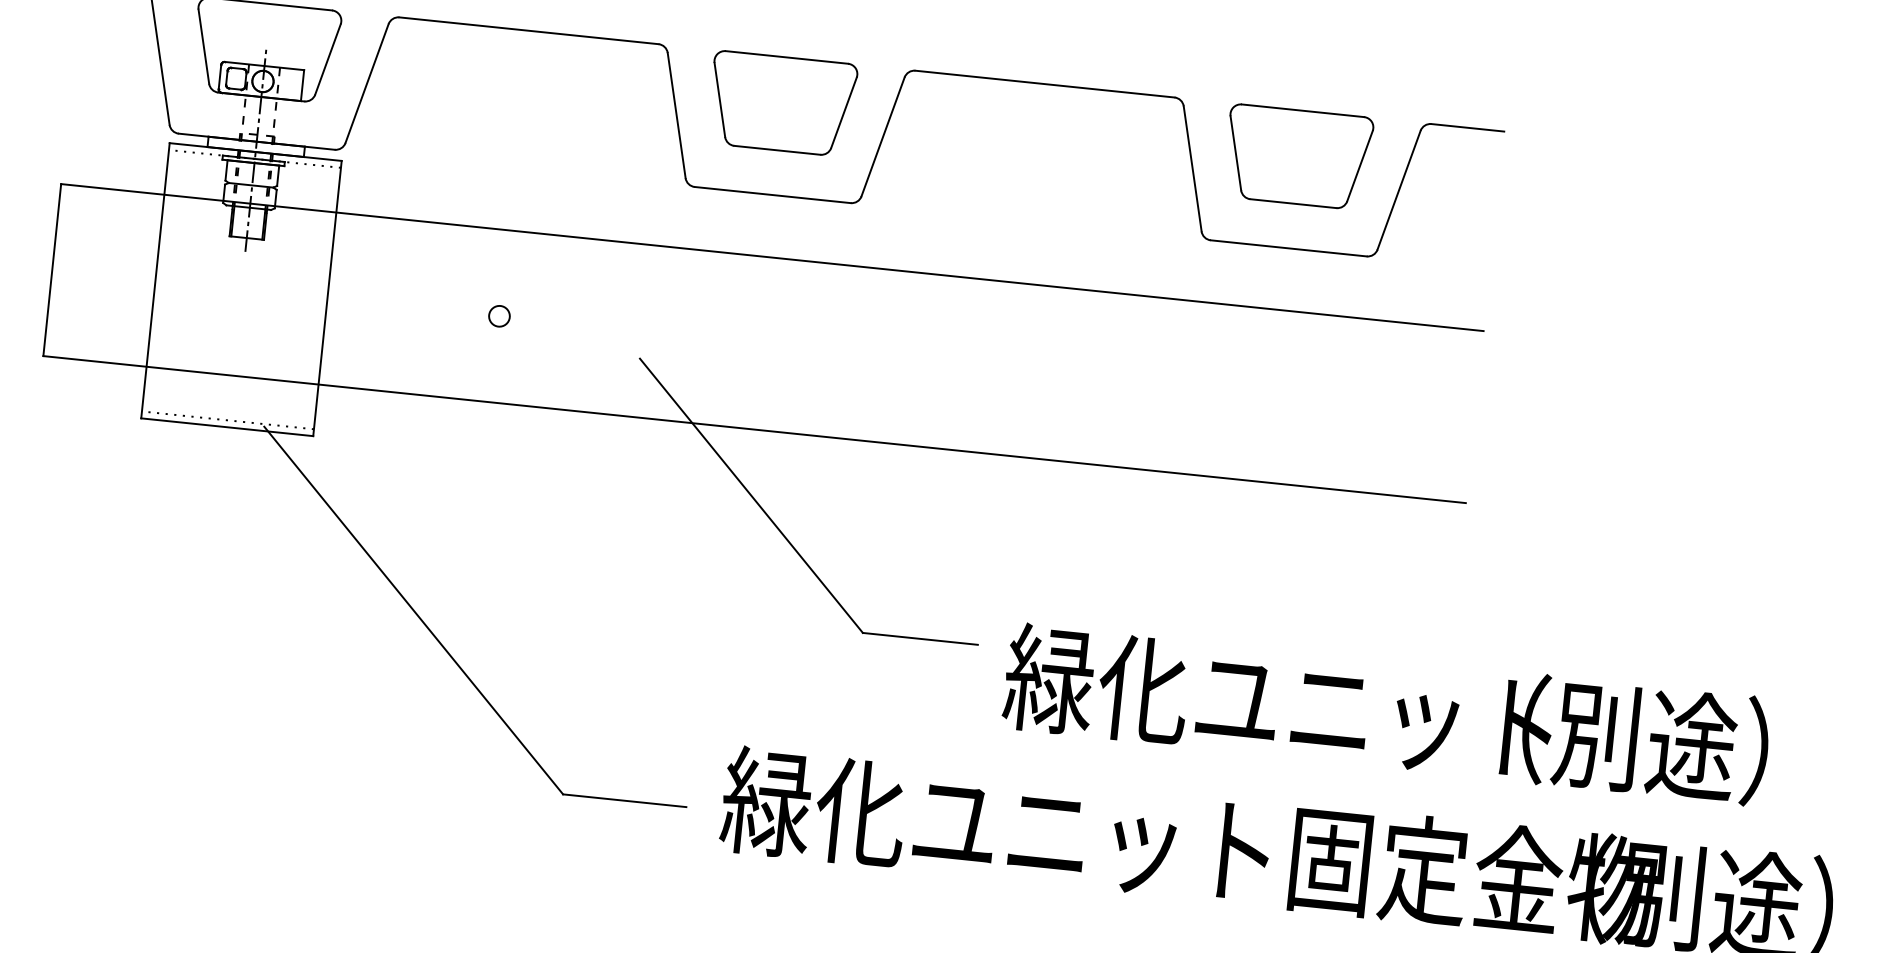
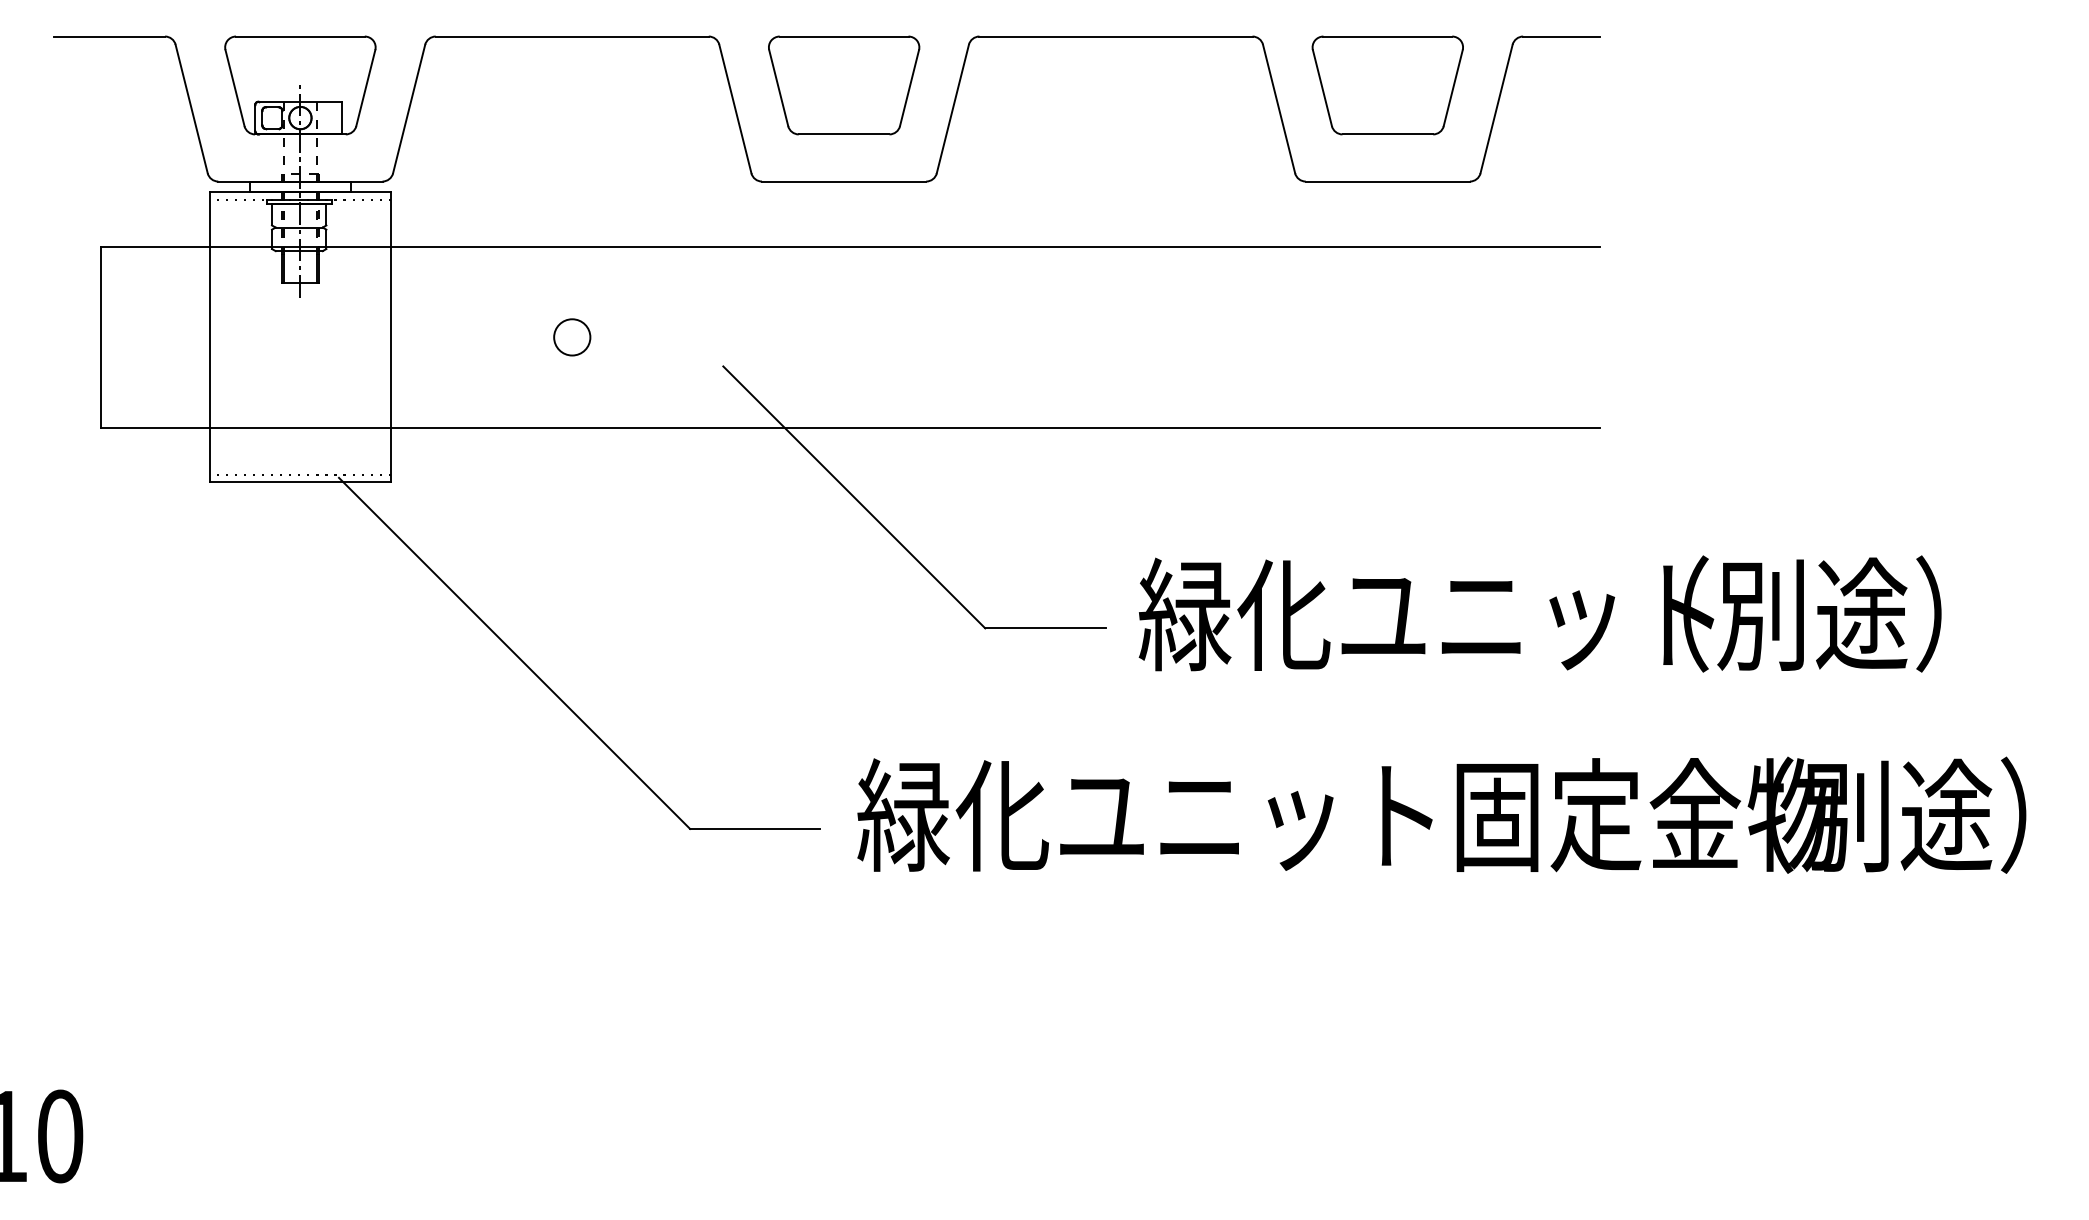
circle: (499, 316) -> (572, 337), size x1.67
text: (1386, 713) -> (1539, 613), moved

